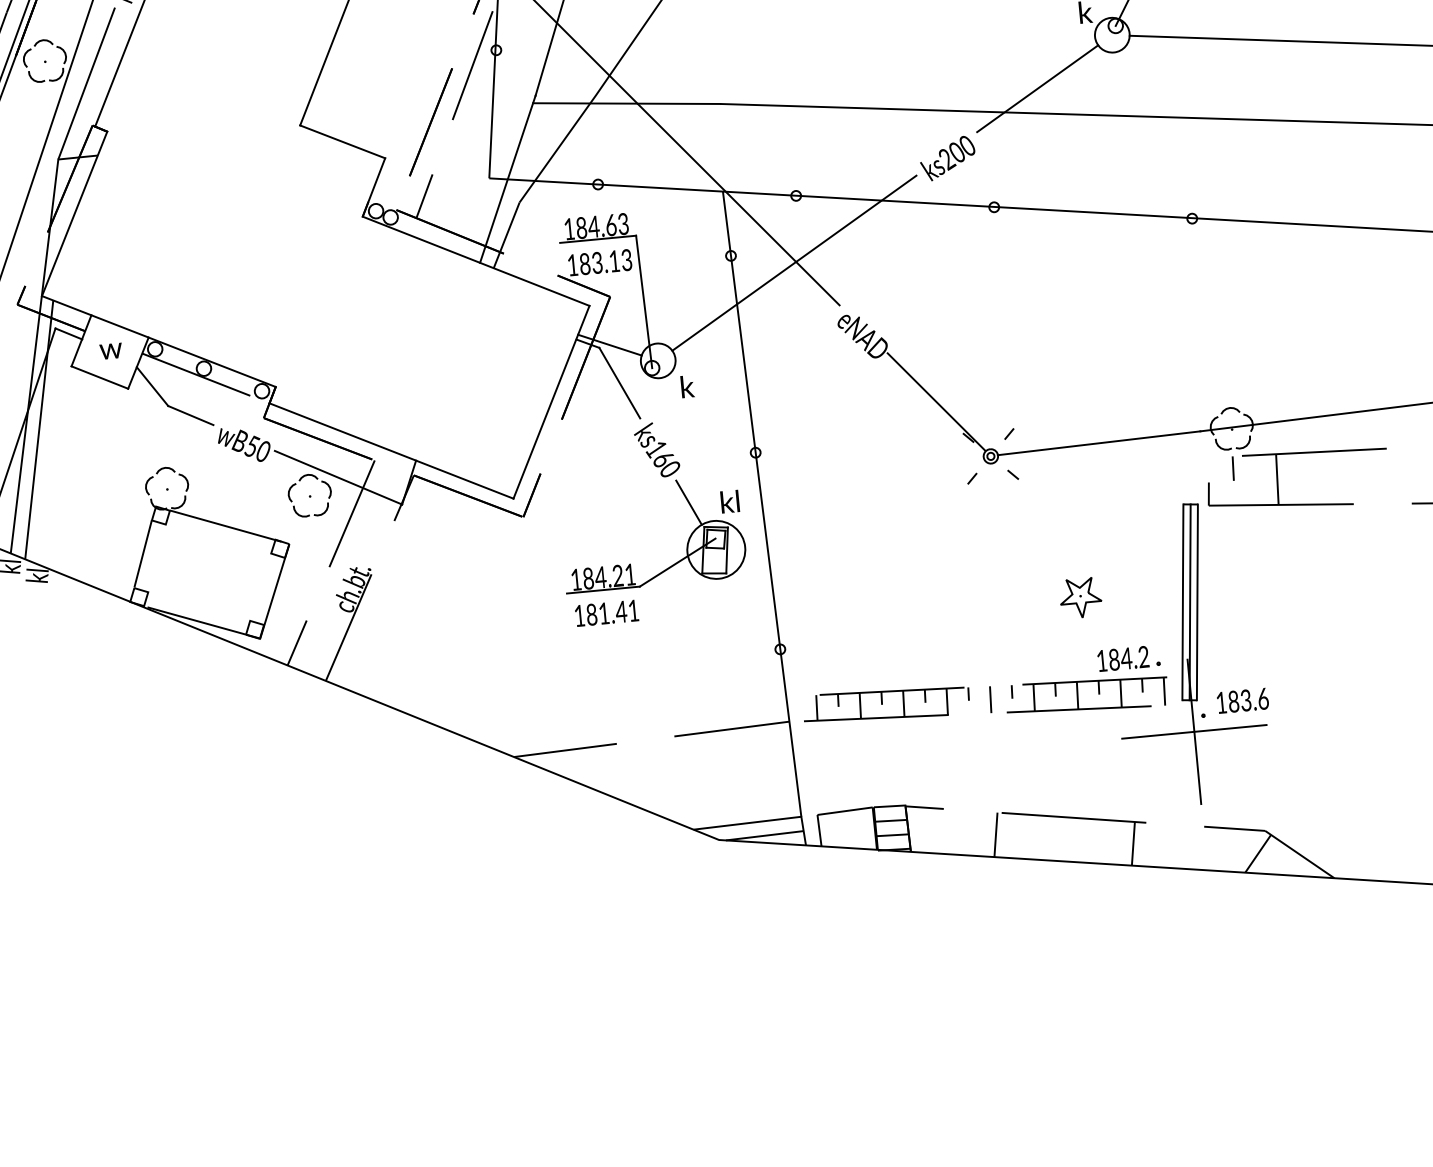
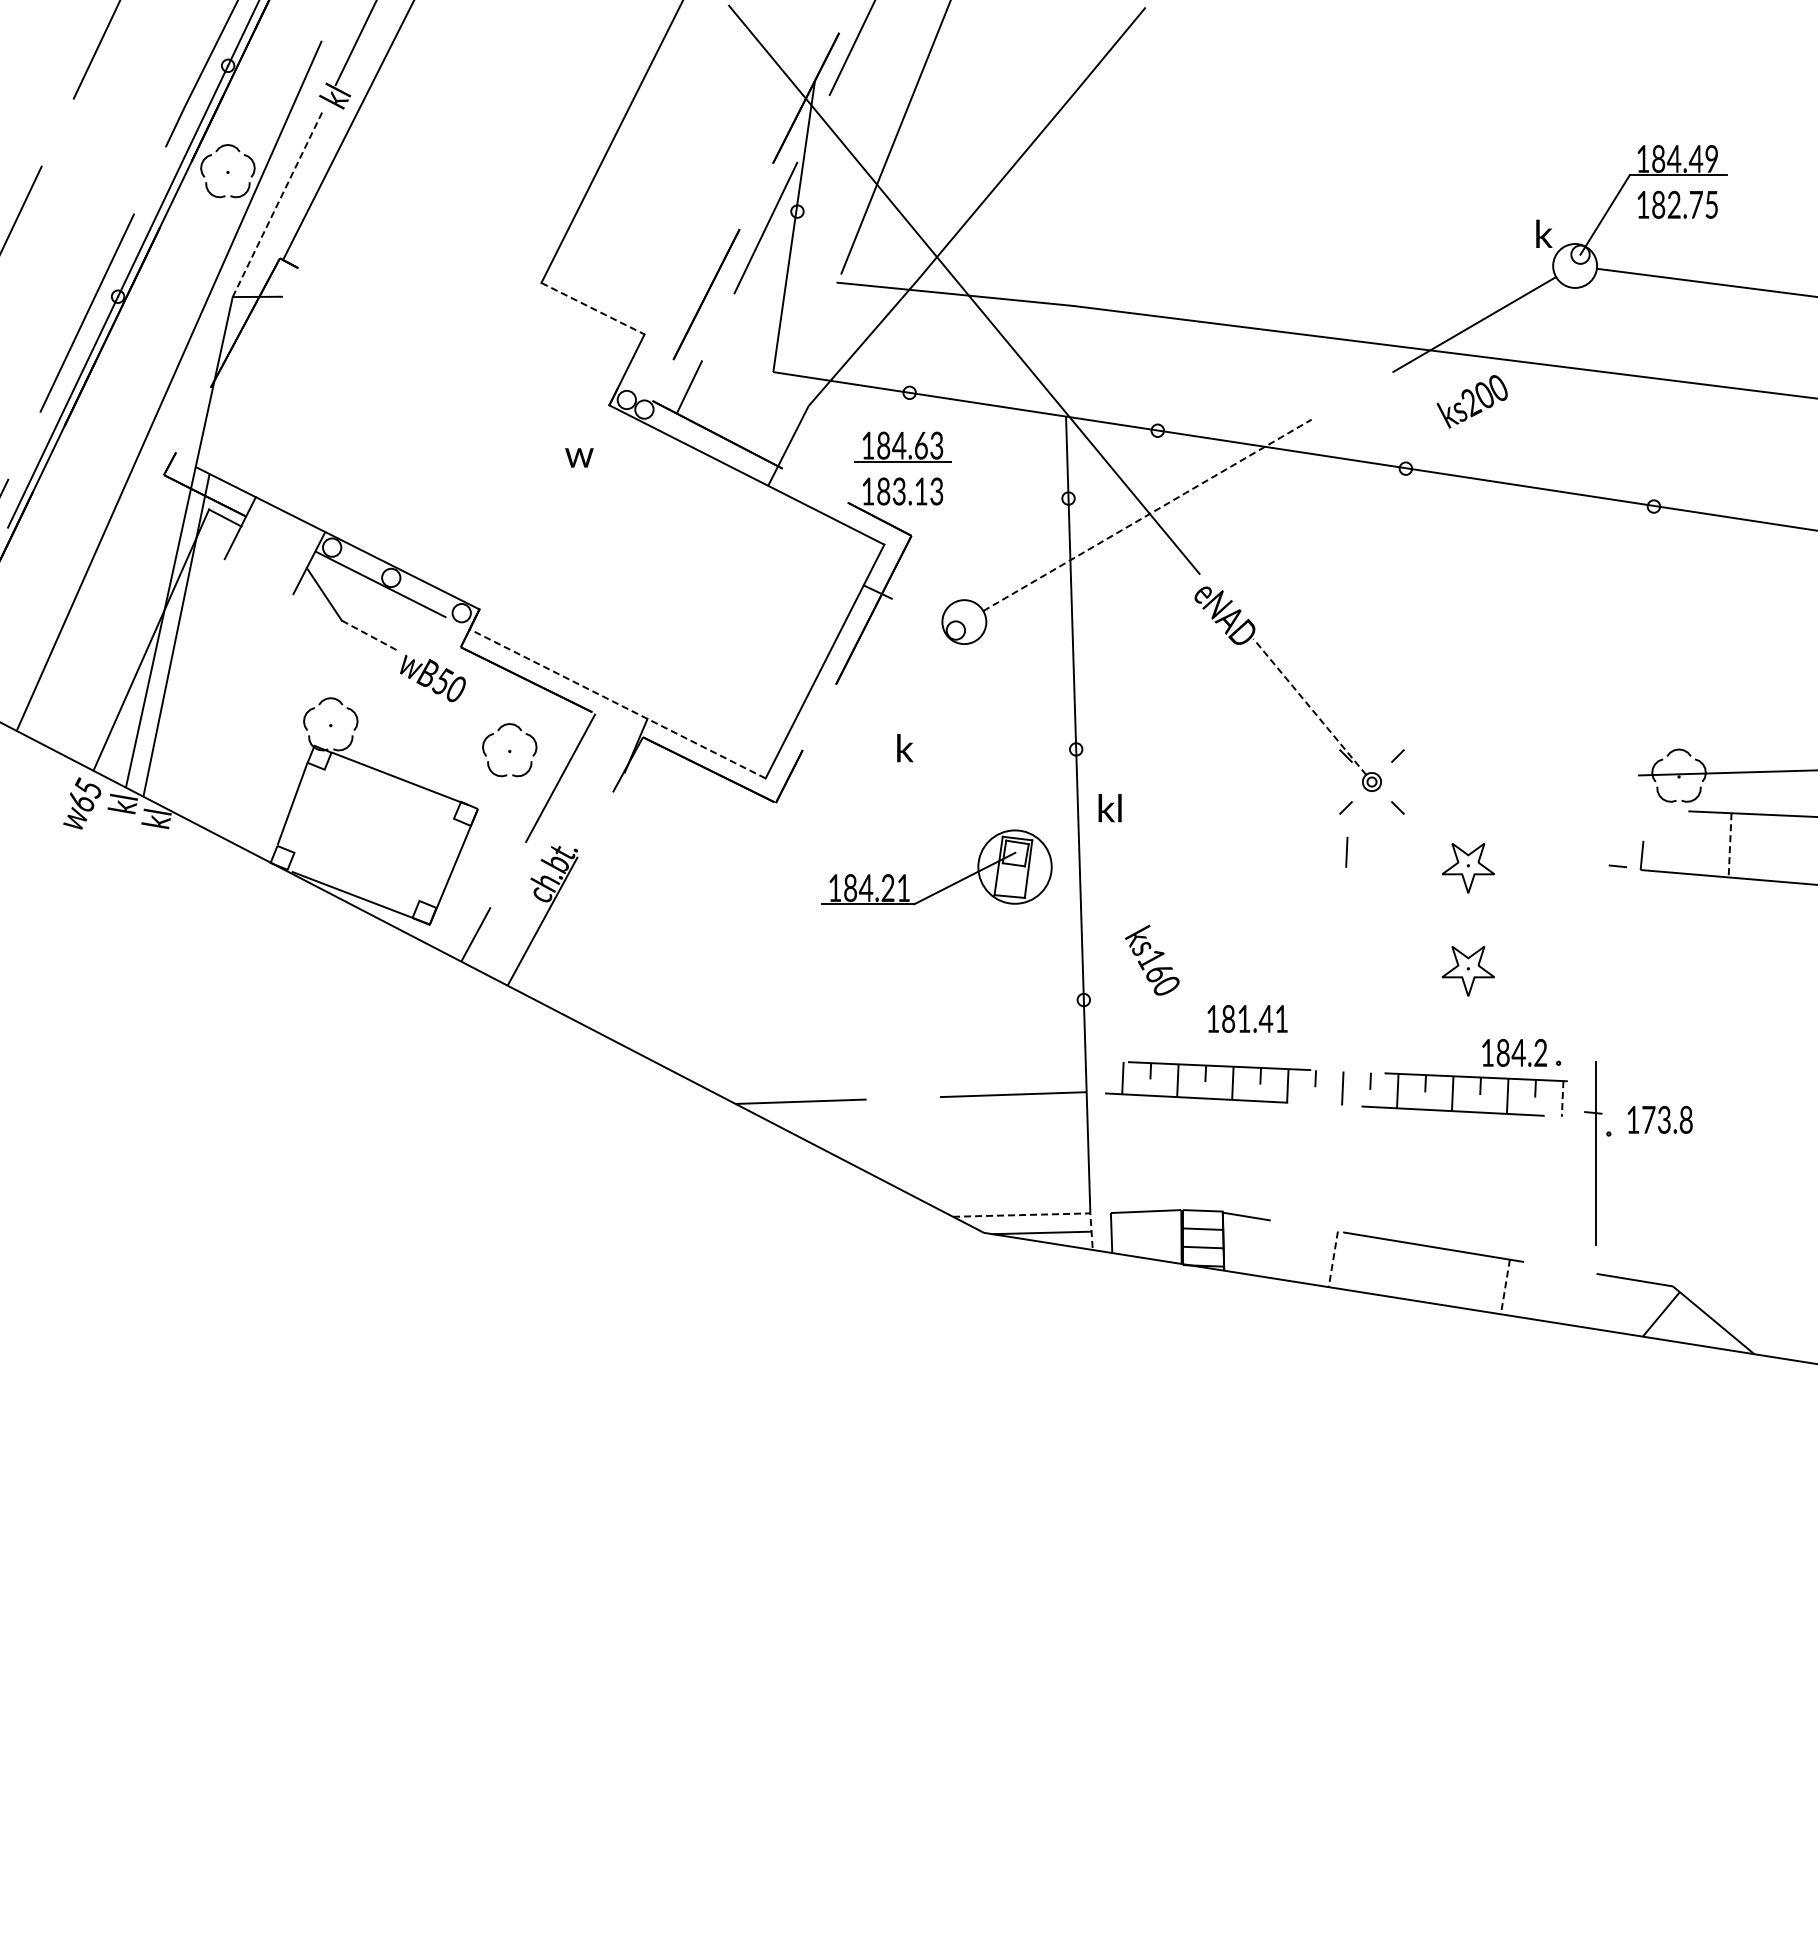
line: (86, 83) -> (277, 204), solid -> dashed
line: (343, 141) -> (593, 308), solid -> dashed
text: (947, 158) -> (1471, 401), moved
line: (507, 179) -> (796, 375), removed
line: (74, 213) -> (246, 367), removed
line: (794, 263) -> (1147, 515), solid -> dashed
line: (643, 301) -> (953, 545), removed
line: (609, 345) -> (905, 596), removed
text: (111, 350) -> (579, 457), moved
line: (99, 377) -> (258, 576), removed
line: (619, 383) -> (912, 645), removed
text: (687, 386) -> (905, 748), moved
line: (936, 401) -> (1309, 706), solid -> dashed
line: (190, 415) -> (368, 635), solid -> dashed
line: (1098, 443) -> (1509, 778), removed
text: (657, 449) -> (1152, 959), moved
line: (391, 450) -> (617, 703), solid -> dashed
line: (1232, 468) -> (1346, 851), moved
line: (338, 477) -> (547, 730), removed
line: (1277, 479) -> (1730, 845), solid -> dashed
line: (688, 502) -> (985, 804), removed
text: (729, 502) -> (1109, 808), moved
part: (1072, 517) -> (1467, 868), added
line: (1182, 602) -> (1596, 988), removed
line: (1190, 602) -> (1605, 989), removed
line: (1197, 602) -> (1614, 990), removed
text: (606, 612) -> (1247, 1018), moved
line: (1164, 691) -> (1562, 1098), solid -> dashed
text: (1248, 699) -> (1667, 1119), 183.6 -> 173.8
line: (1194, 732) -> (1595, 1153), removed
line: (762, 821) -> (1040, 1214), solid -> dashed
line: (996, 834) -> (1333, 1259), solid -> dashed
line: (1133, 843) -> (1505, 1286), solid -> dashed

